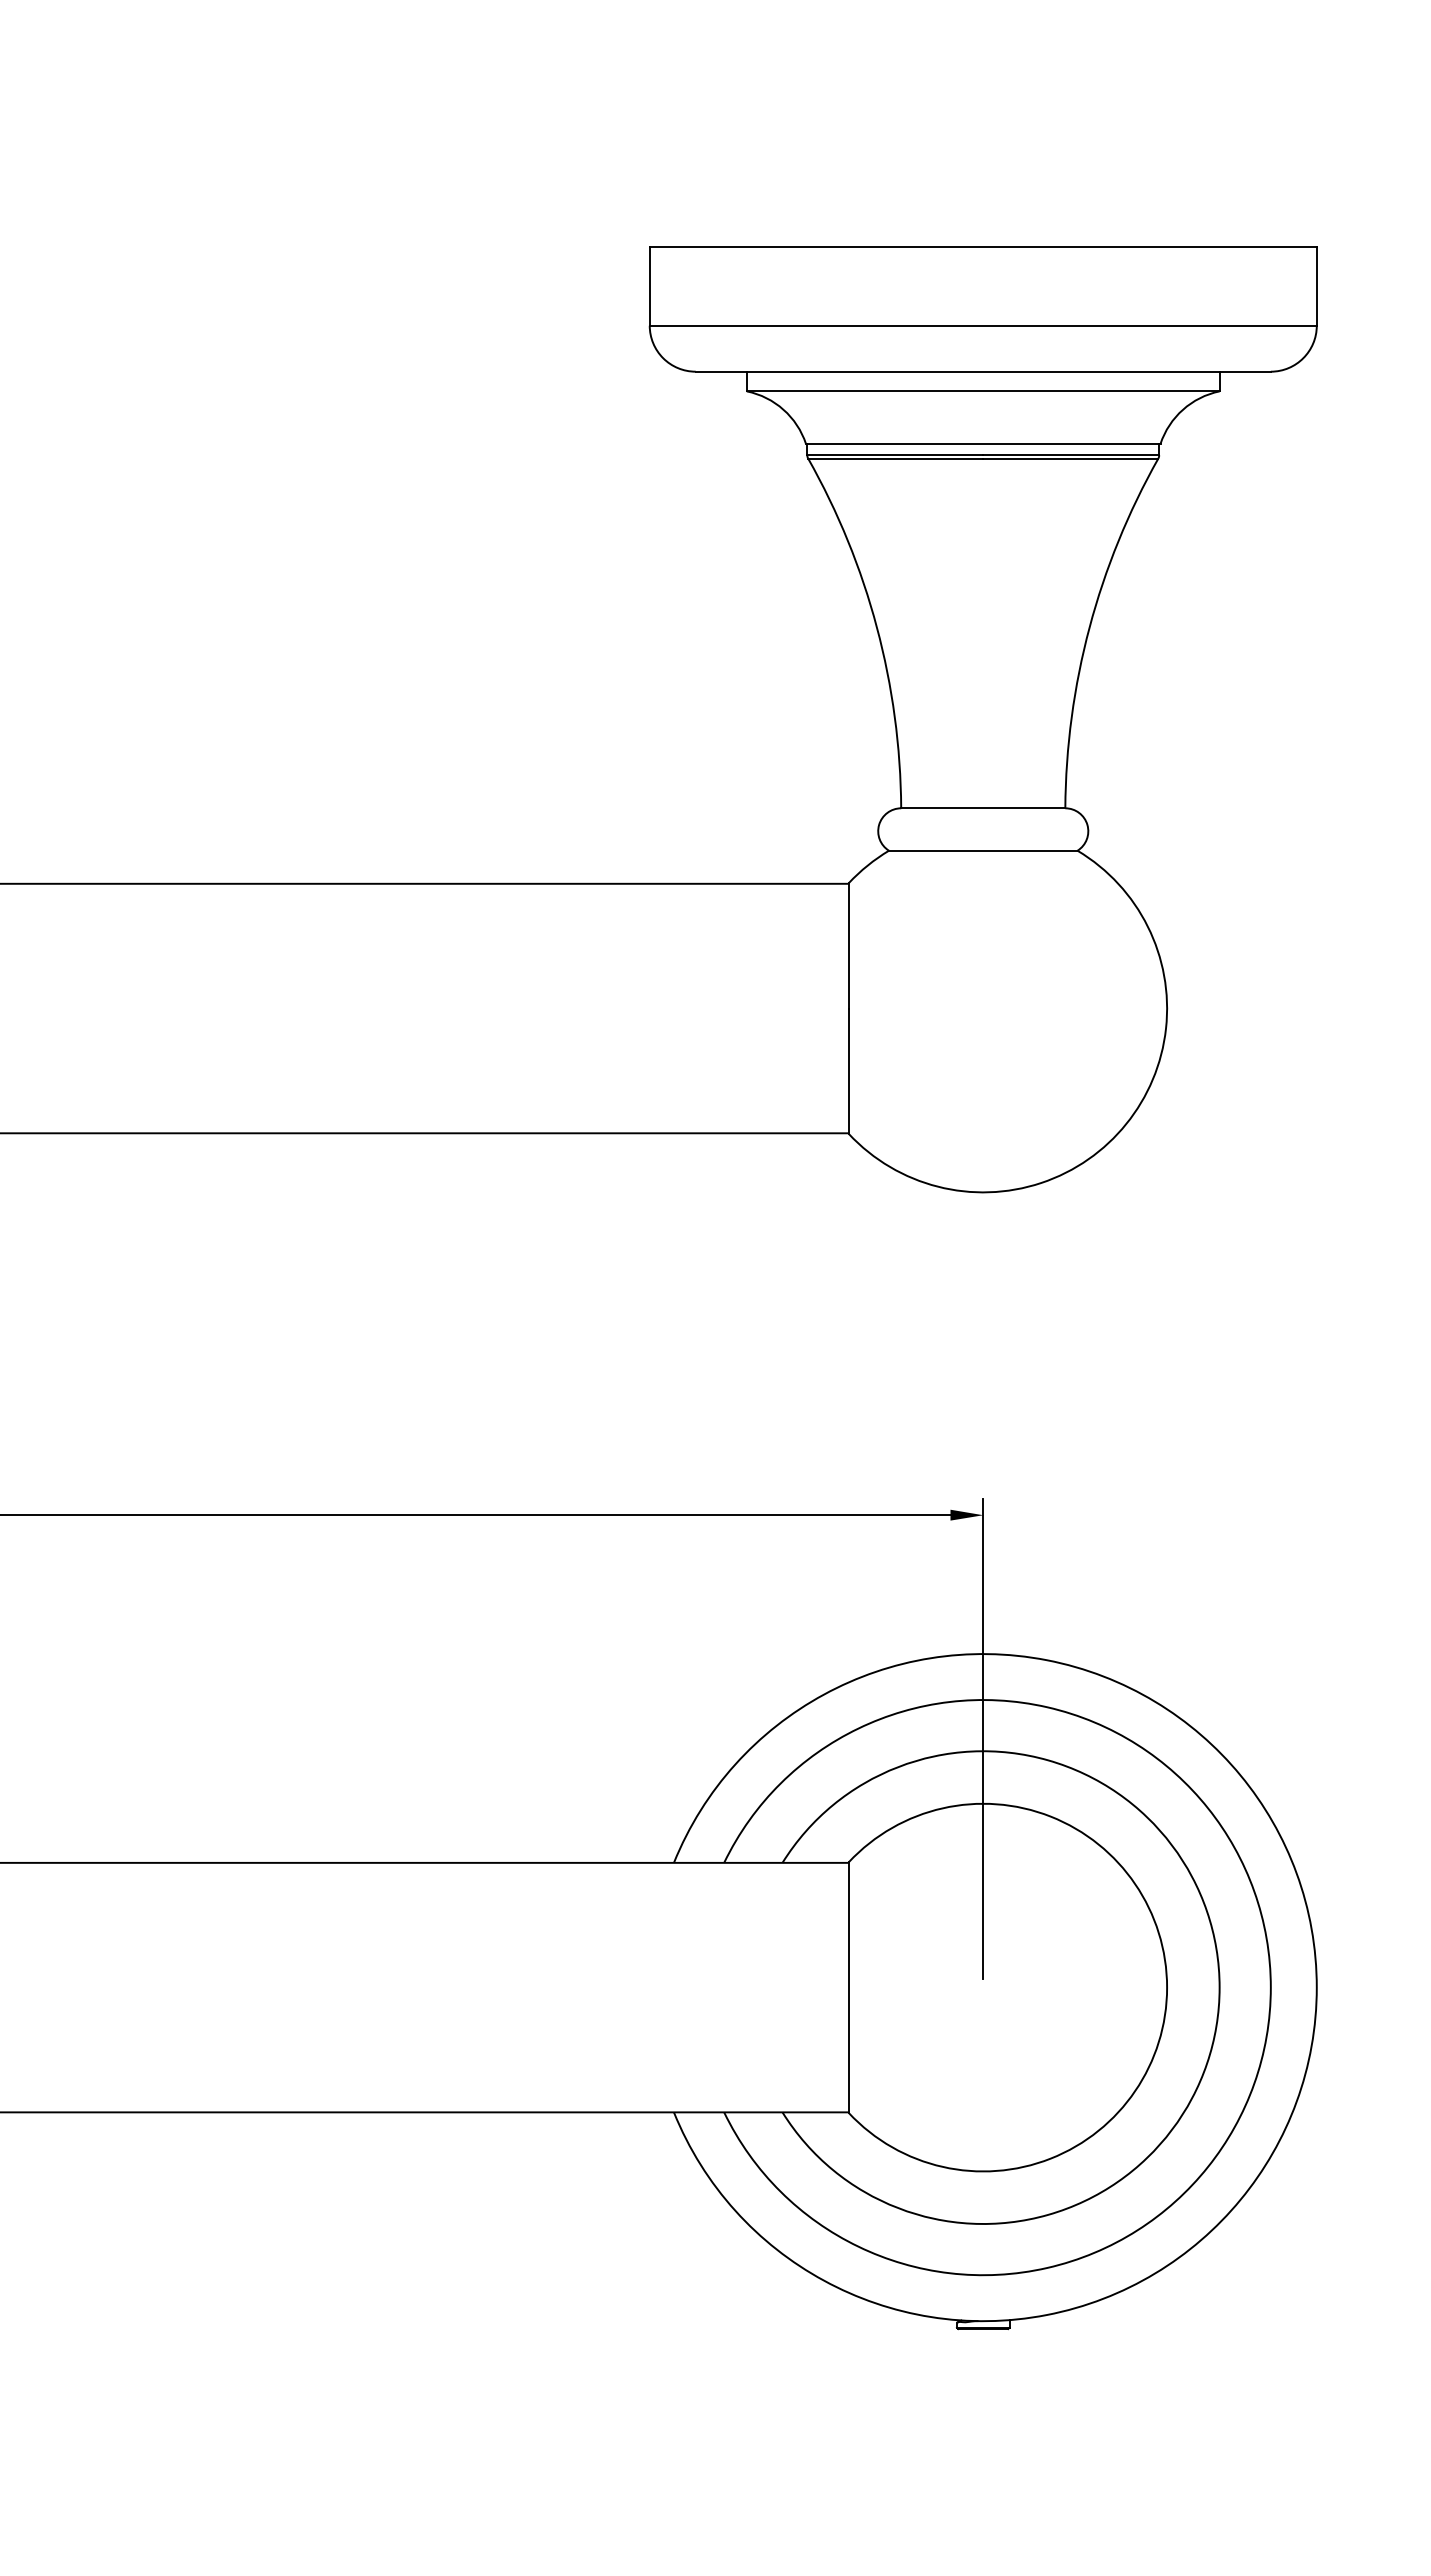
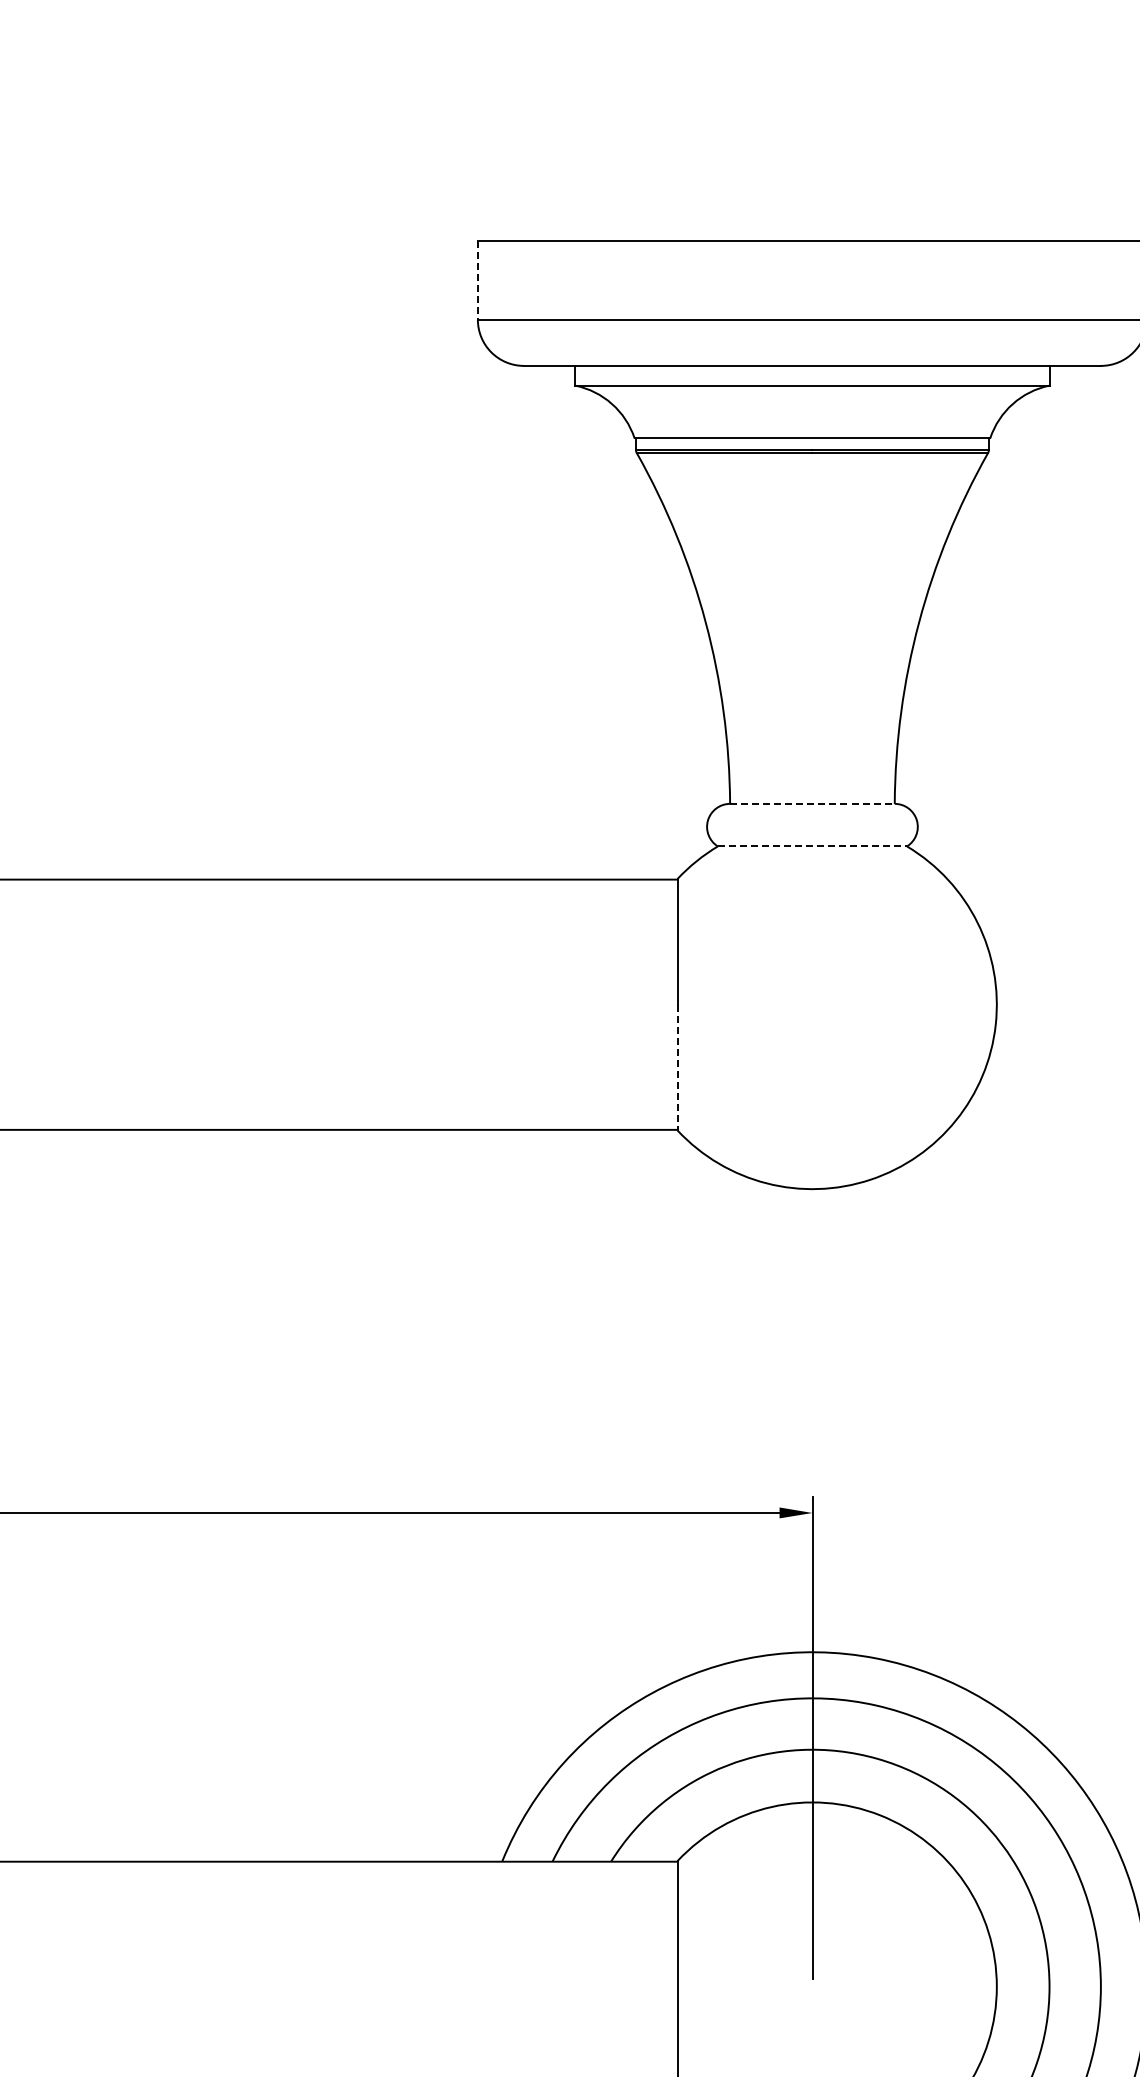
line: (649, 286) -> (477, 280), solid -> dashed
line: (983, 808) -> (812, 804), solid -> dashed
line: (983, 850) -> (812, 846), solid -> dashed
line: (848, 1071) -> (677, 1067), solid -> dashed

